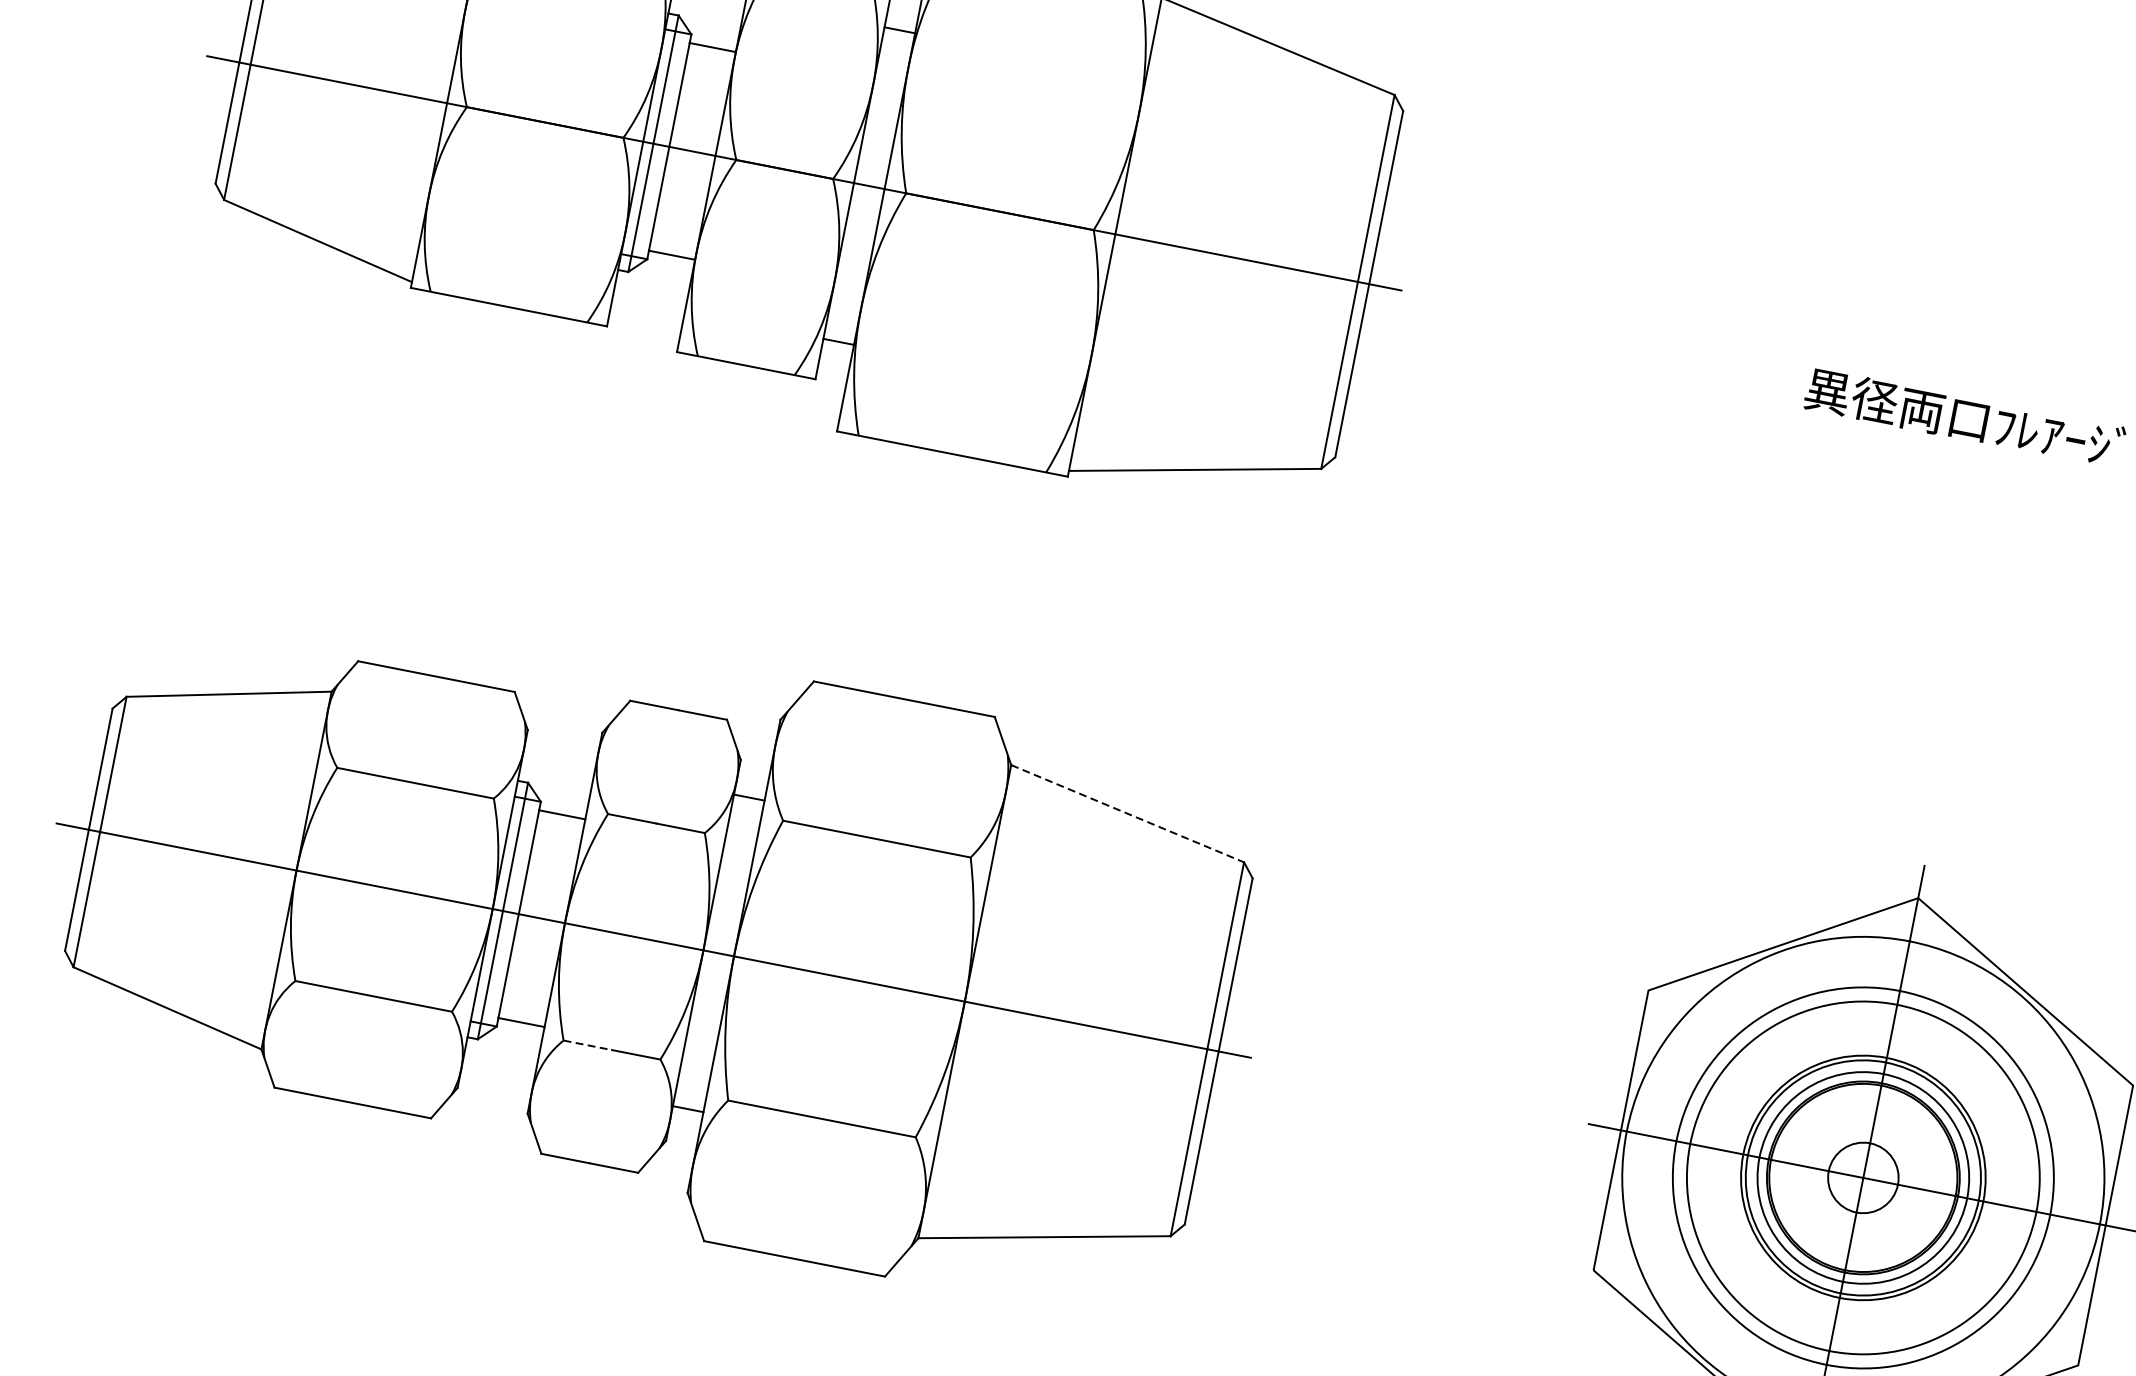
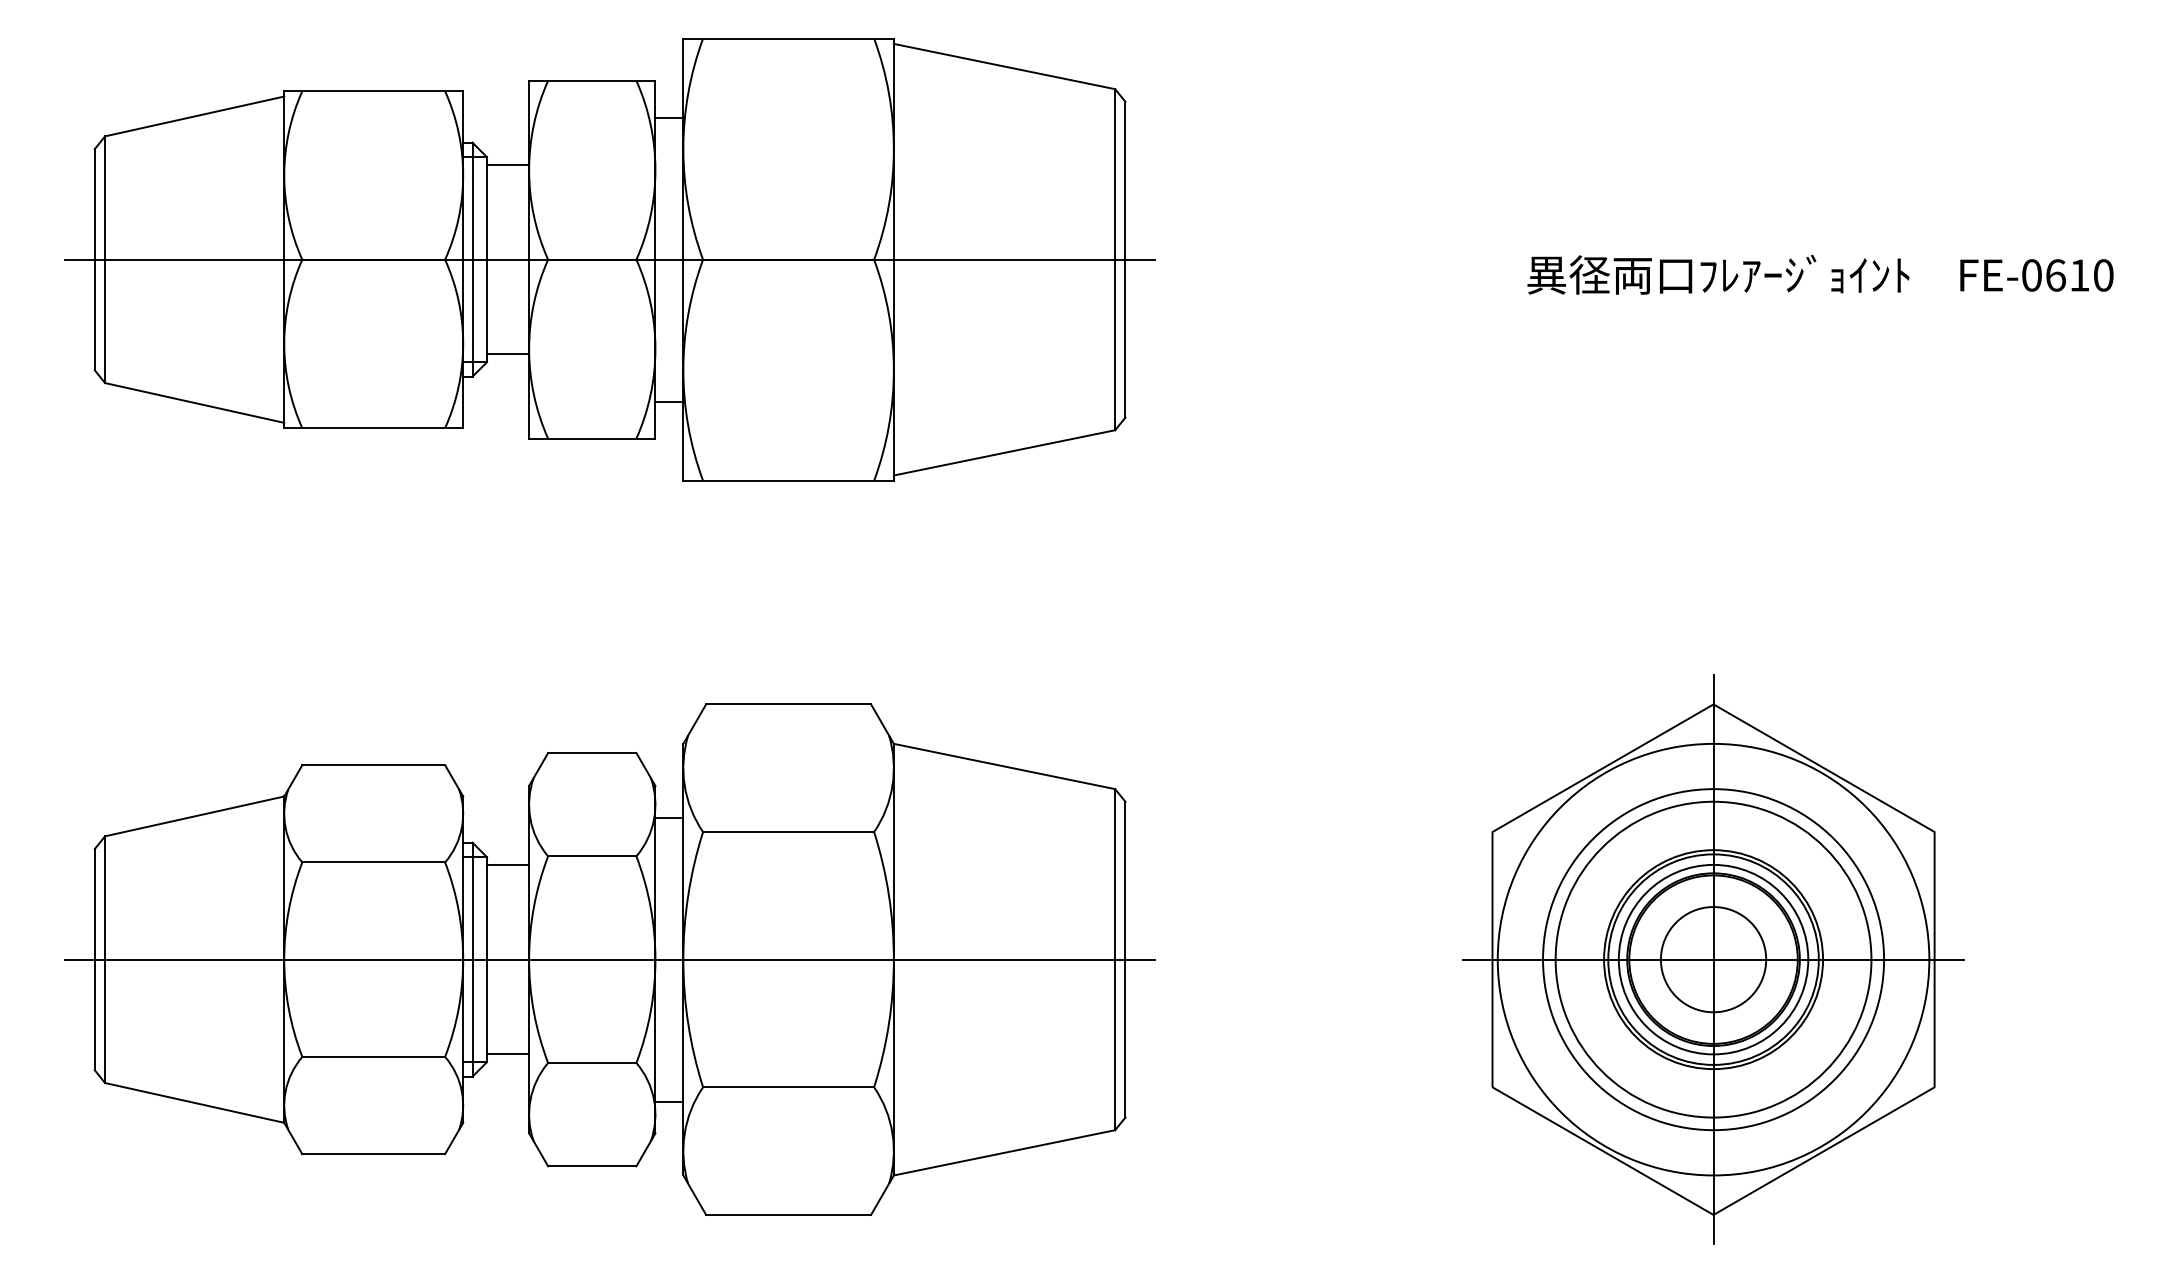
line: (1127, 813) -> (1004, 766), dashed -> solid
line: (588, 1044) -> (570, 1062), dashed -> solid
circle: (1863, 1177) -> (1713, 959), size x1.67

